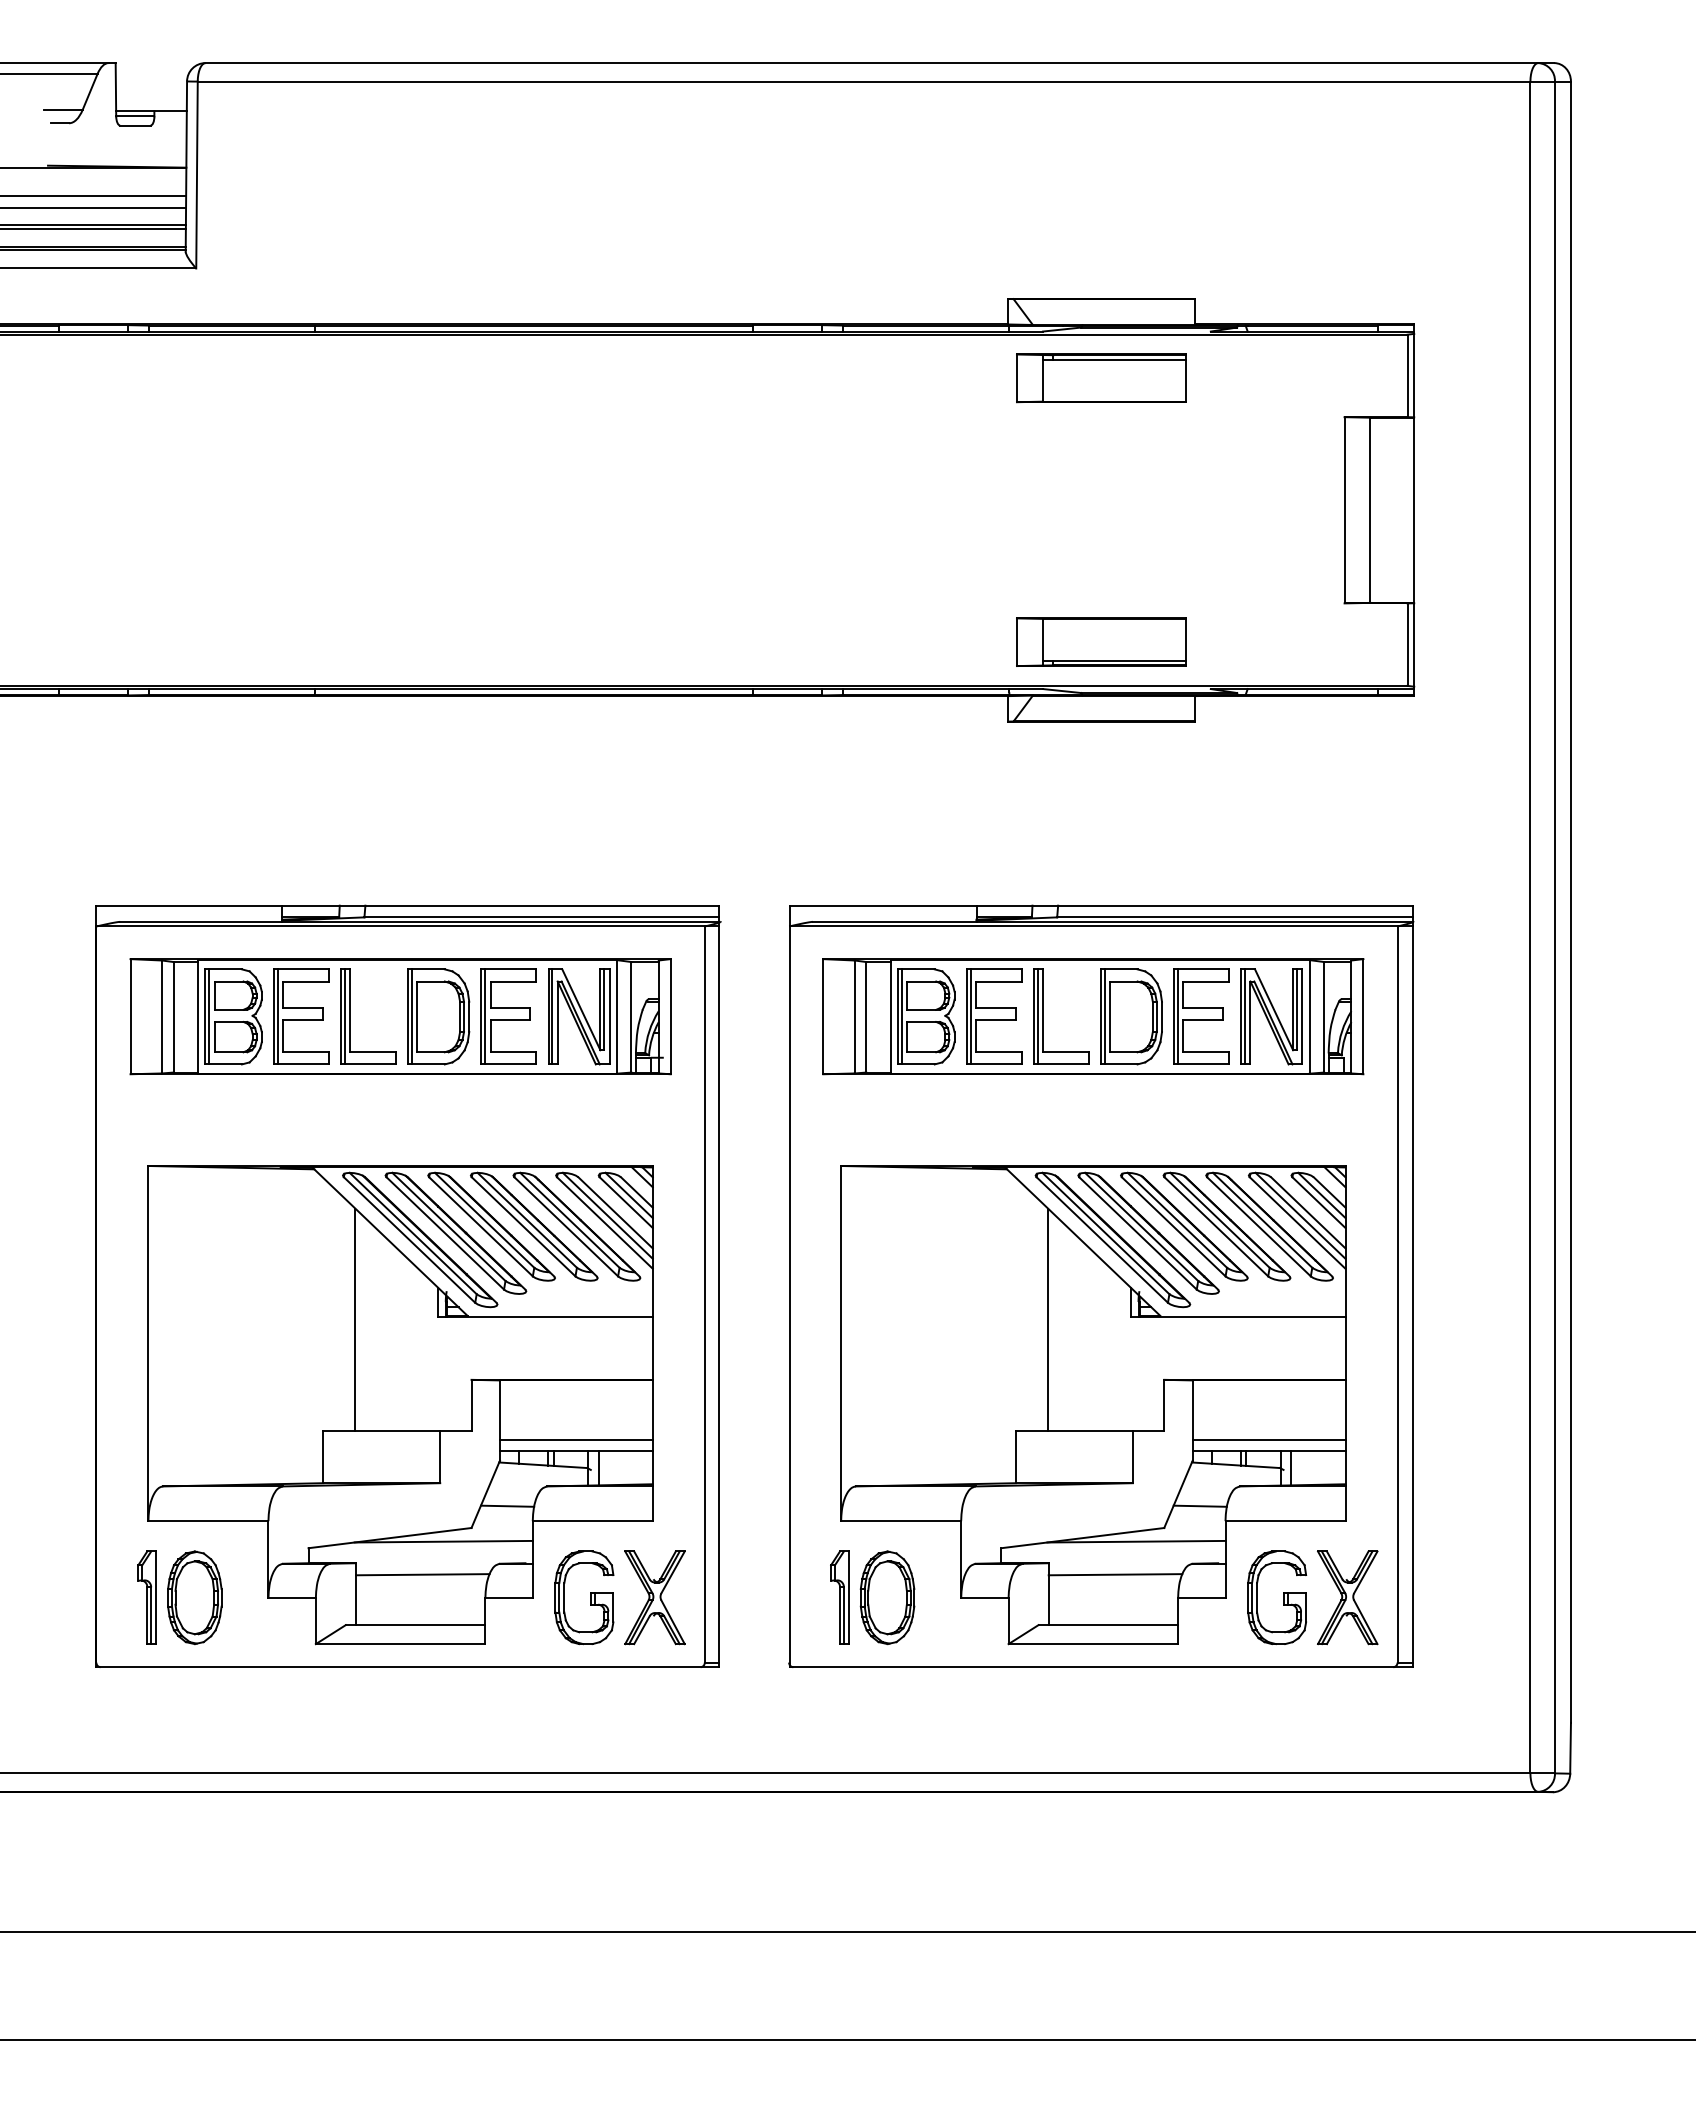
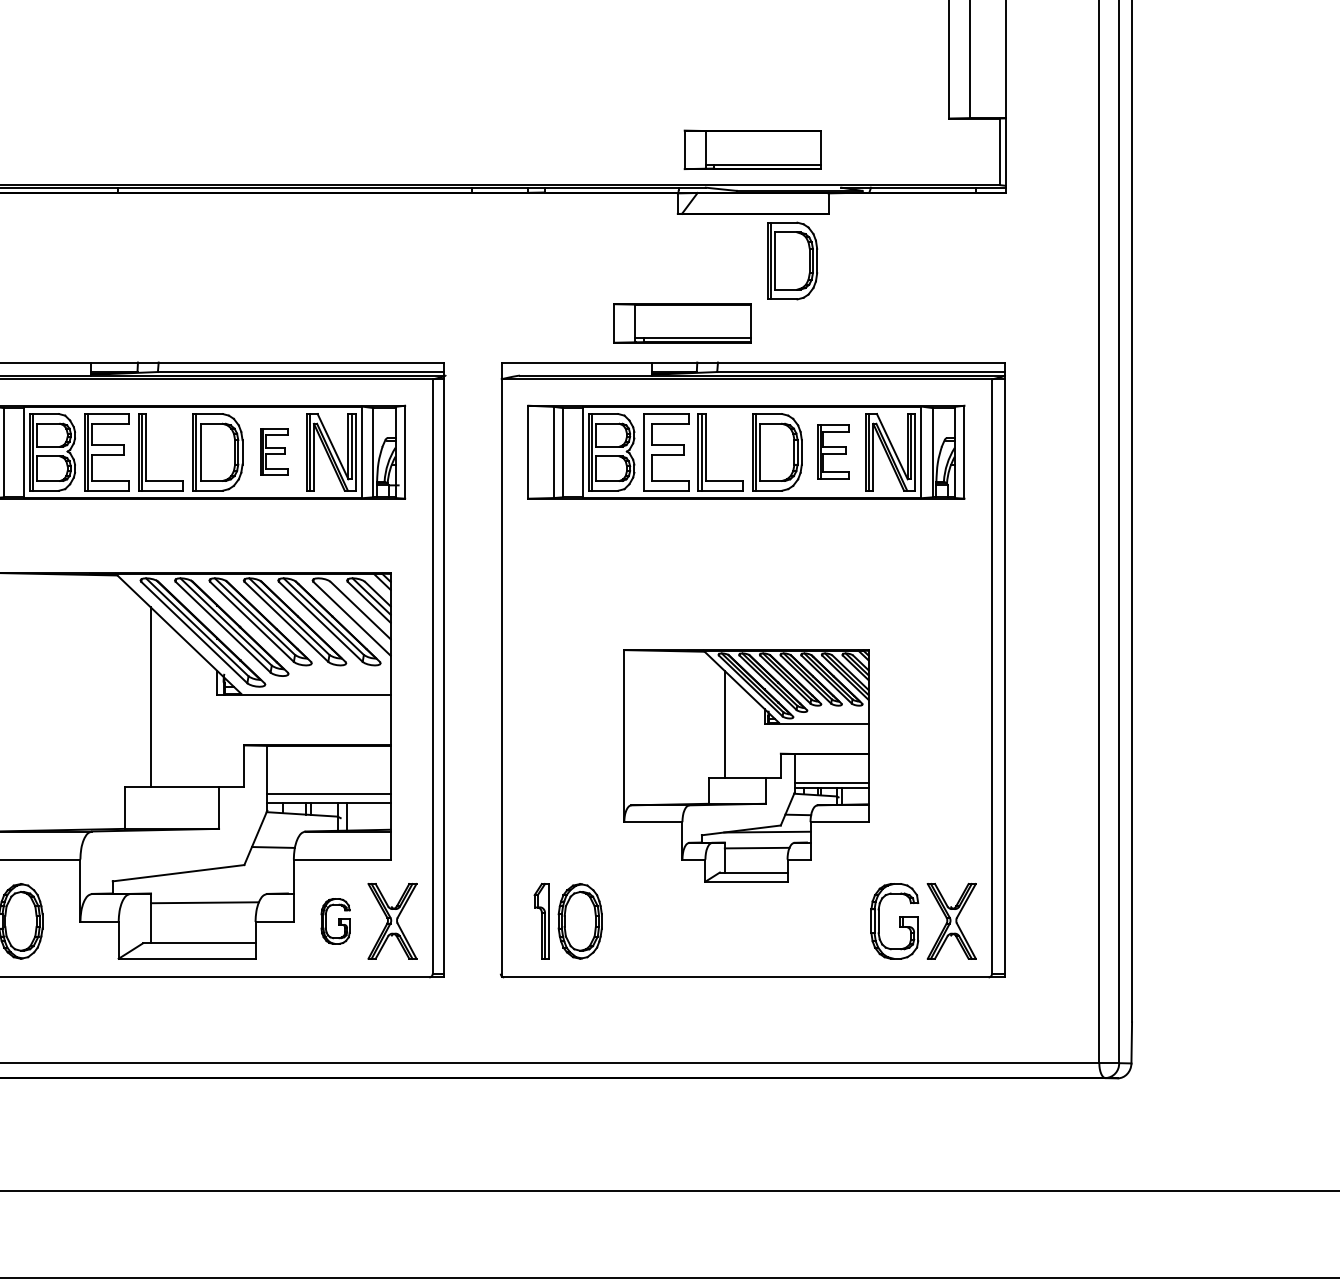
part: (1150, 779) -> (792, 260), added
part: (1014, 856) -> (682, 322), added
part: (508, 1016) -> (274, 452), size x0.6
line: (970, 1016) -> (647, 452), removed
part: (1201, 1016) -> (833, 452), size x0.7
line: (607, 1215) -> (354, 612), removed
part: (1093, 1405) -> (746, 766), size x0.6
line: (443, 1541) -> (221, 875), removed
part: (584, 1597) -> (335, 921), size x0.6

